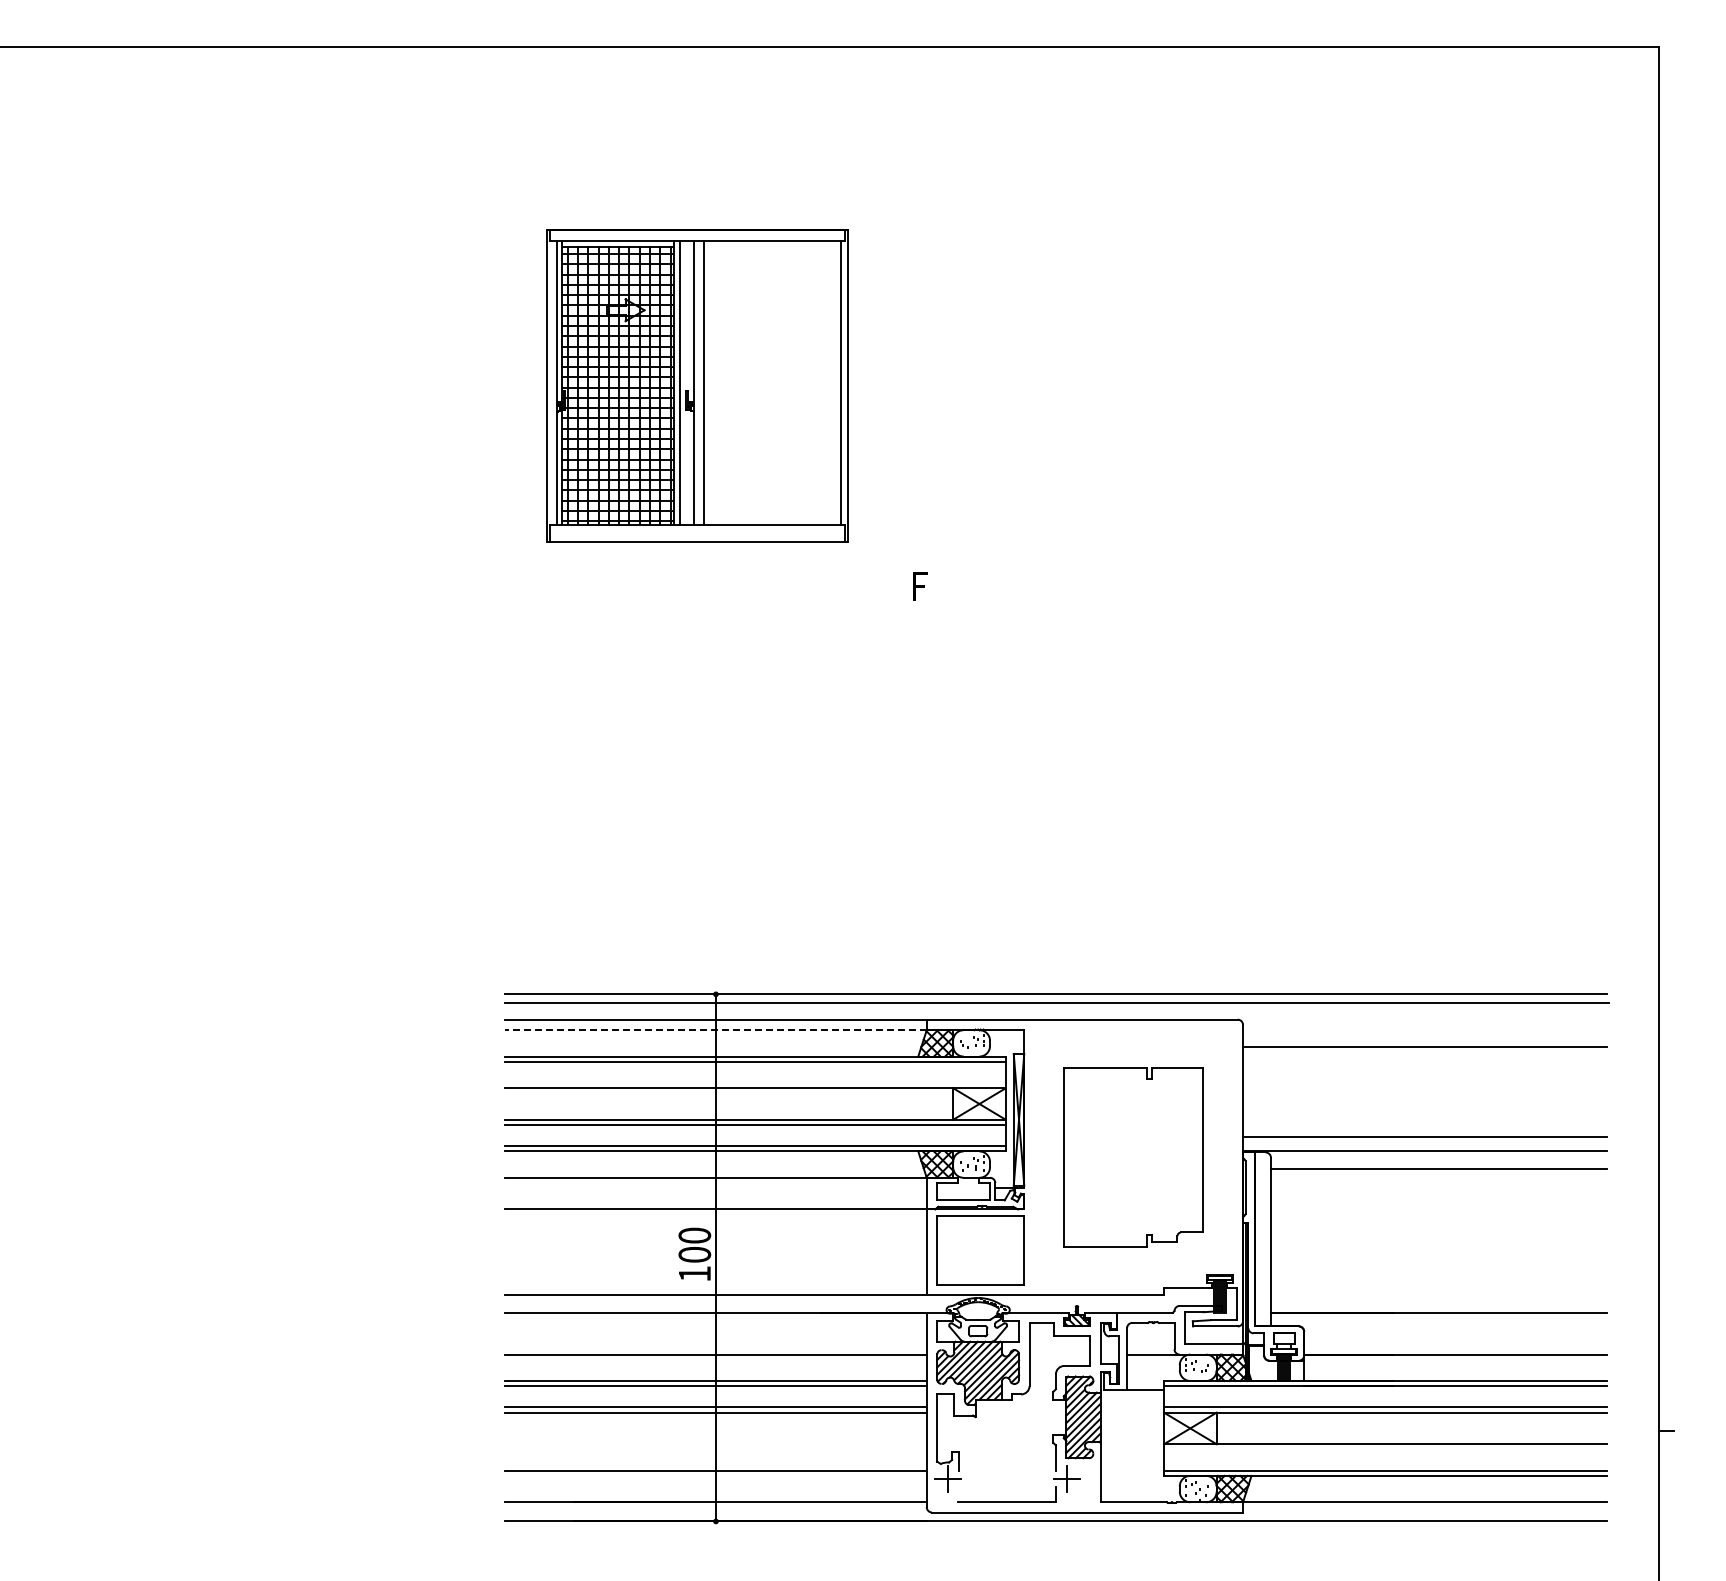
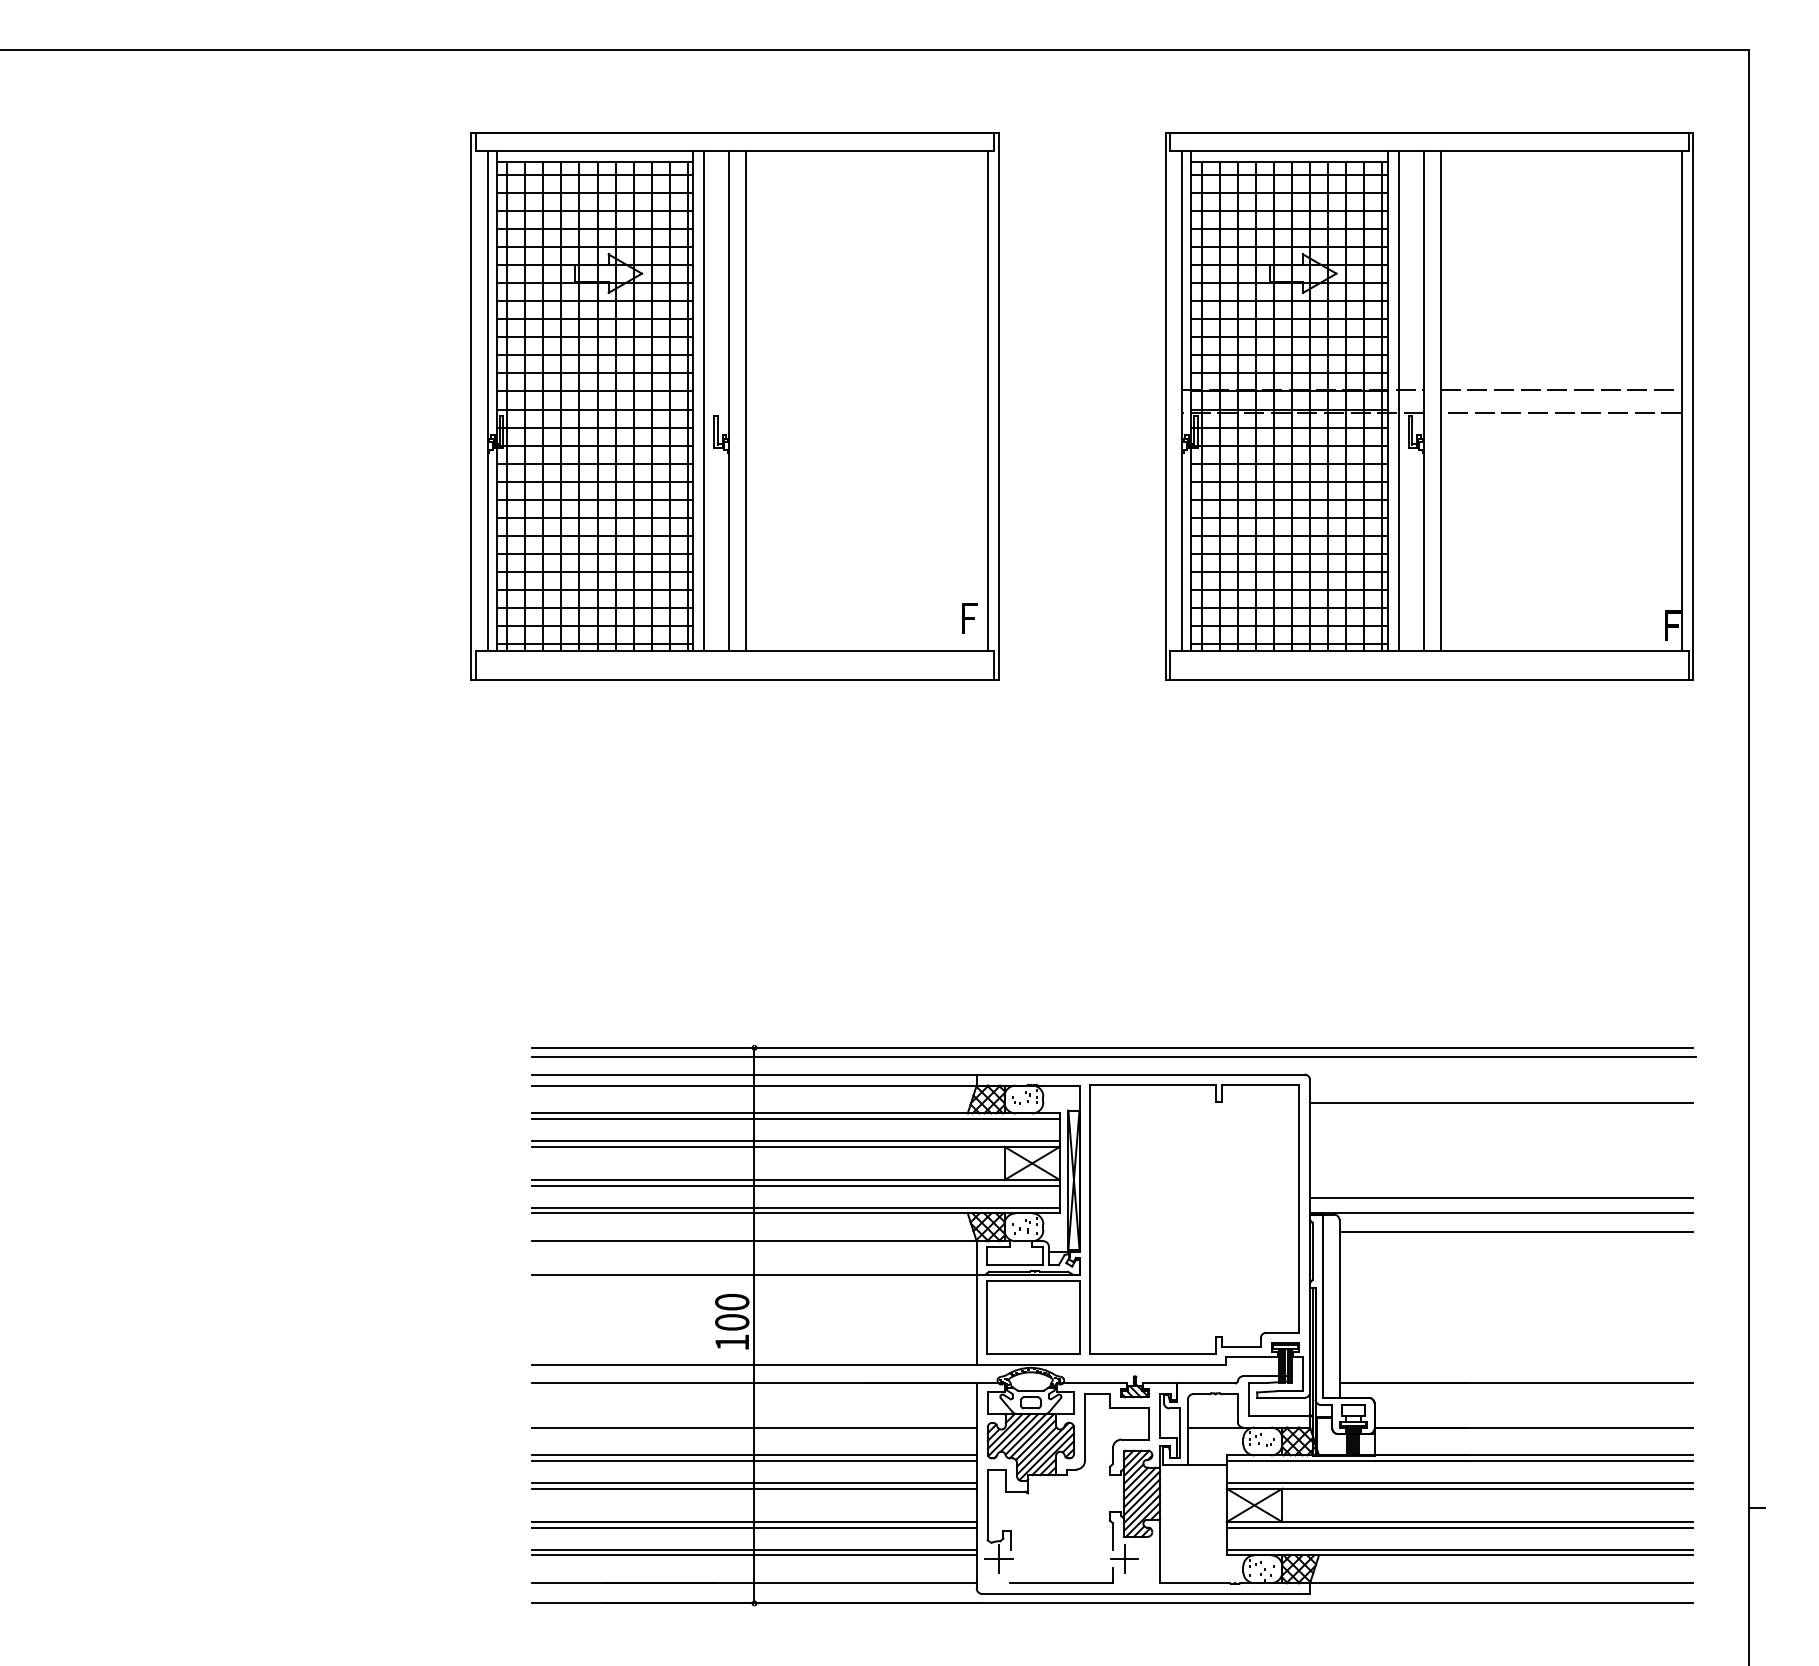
part: (697, 385) -> (735, 406), size x1.67
part: (1356, 385) -> (1429, 406), added
line: (715, 1030) -> (754, 1085), dashed -> solid
line: (755, 1082) -> (796, 1140), added
part: (1133, 1157) -> (1194, 1219), size x1.43
line: (715, 1444) -> (754, 1522), added
line: (715, 1449) -> (754, 1527), added
line: (1384, 1449) -> (1459, 1527), added
line: (715, 1475) -> (754, 1554), added

